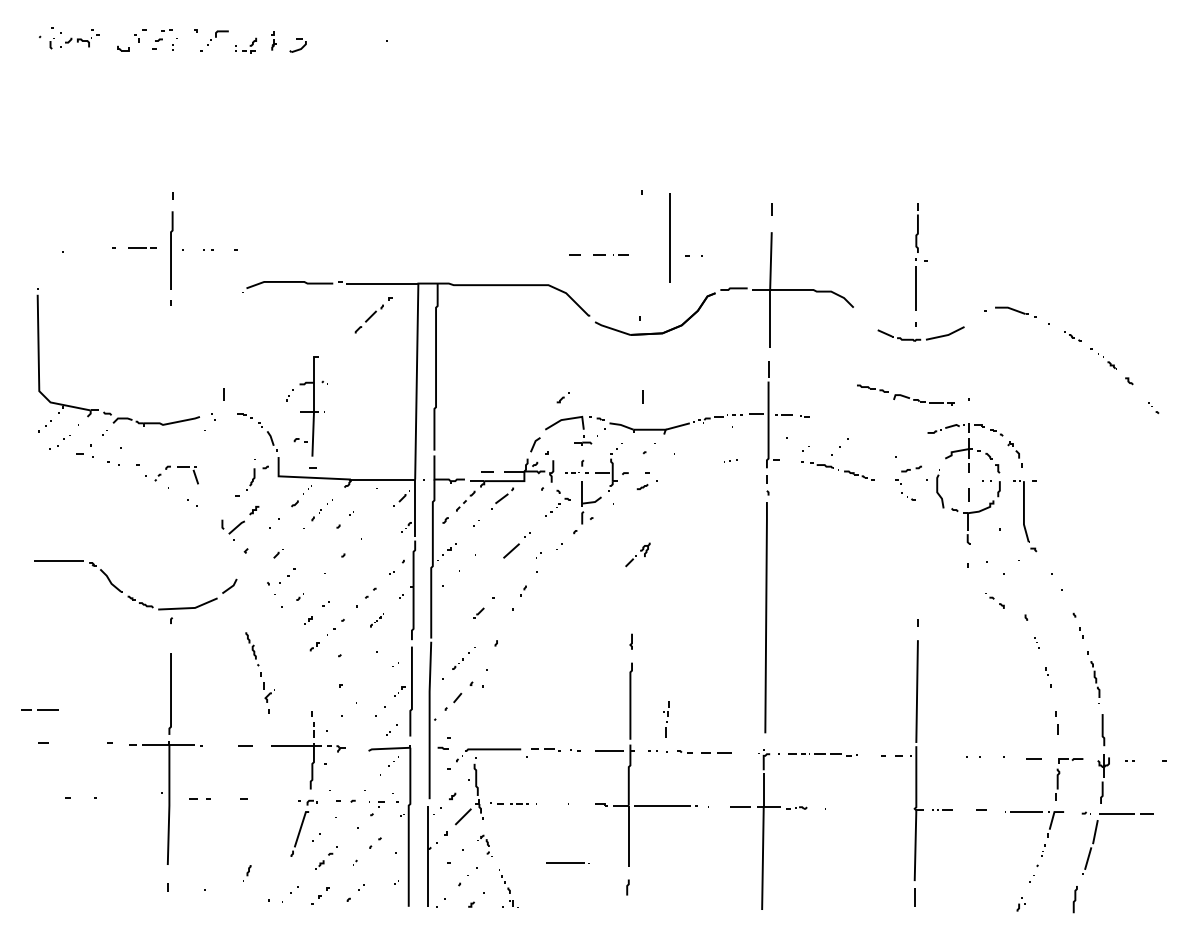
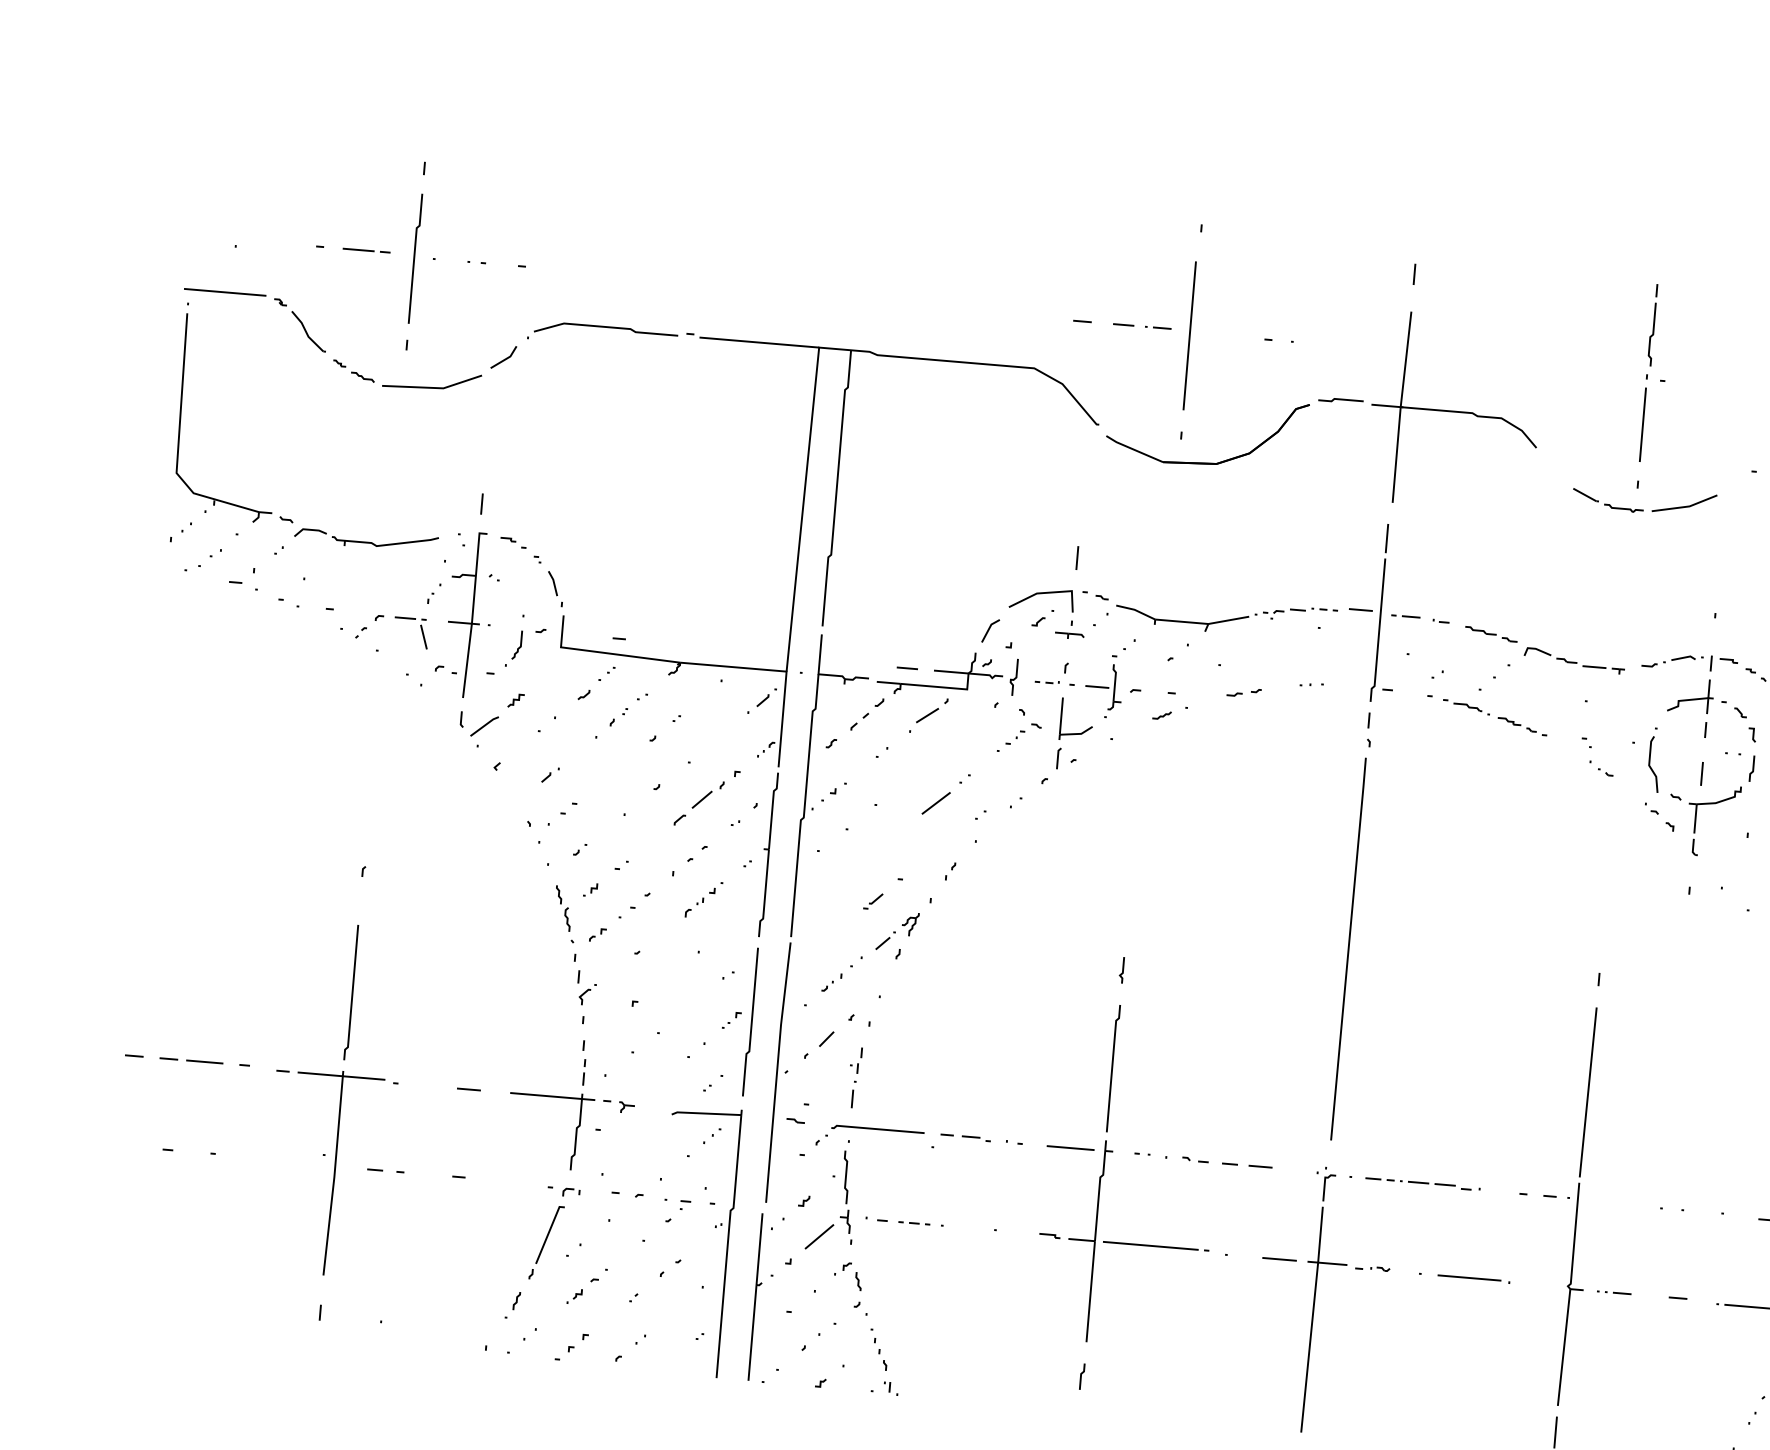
line: (669, 237) -> (1188, 335), moved
part: (373, 315) -> (706, 798), moved
part: (905, 394) -> (1544, 648), moved
line: (642, 396) -> (1076, 557), moved
part: (562, 397) -> (1041, 617), moved
part: (306, 406) -> (460, 614), moved
part: (911, 468) -> (1243, 691), moved
part: (637, 554) -> (897, 930), moved
part: (129, 595) -> (336, 358), moved
part: (994, 600) -> (1658, 816), moved
part: (376, 620) -> (702, 899), size x1.67
part: (259, 672) -> (573, 953), moved
line: (39, 709) -> (190, 1060), moved
part: (666, 719) -> (854, 1077), moved
part: (484, 845) -> (850, 1287), size x1.43
line: (567, 862) -> (1473, 1277), moved
part: (247, 873) -> (513, 1305), moved

